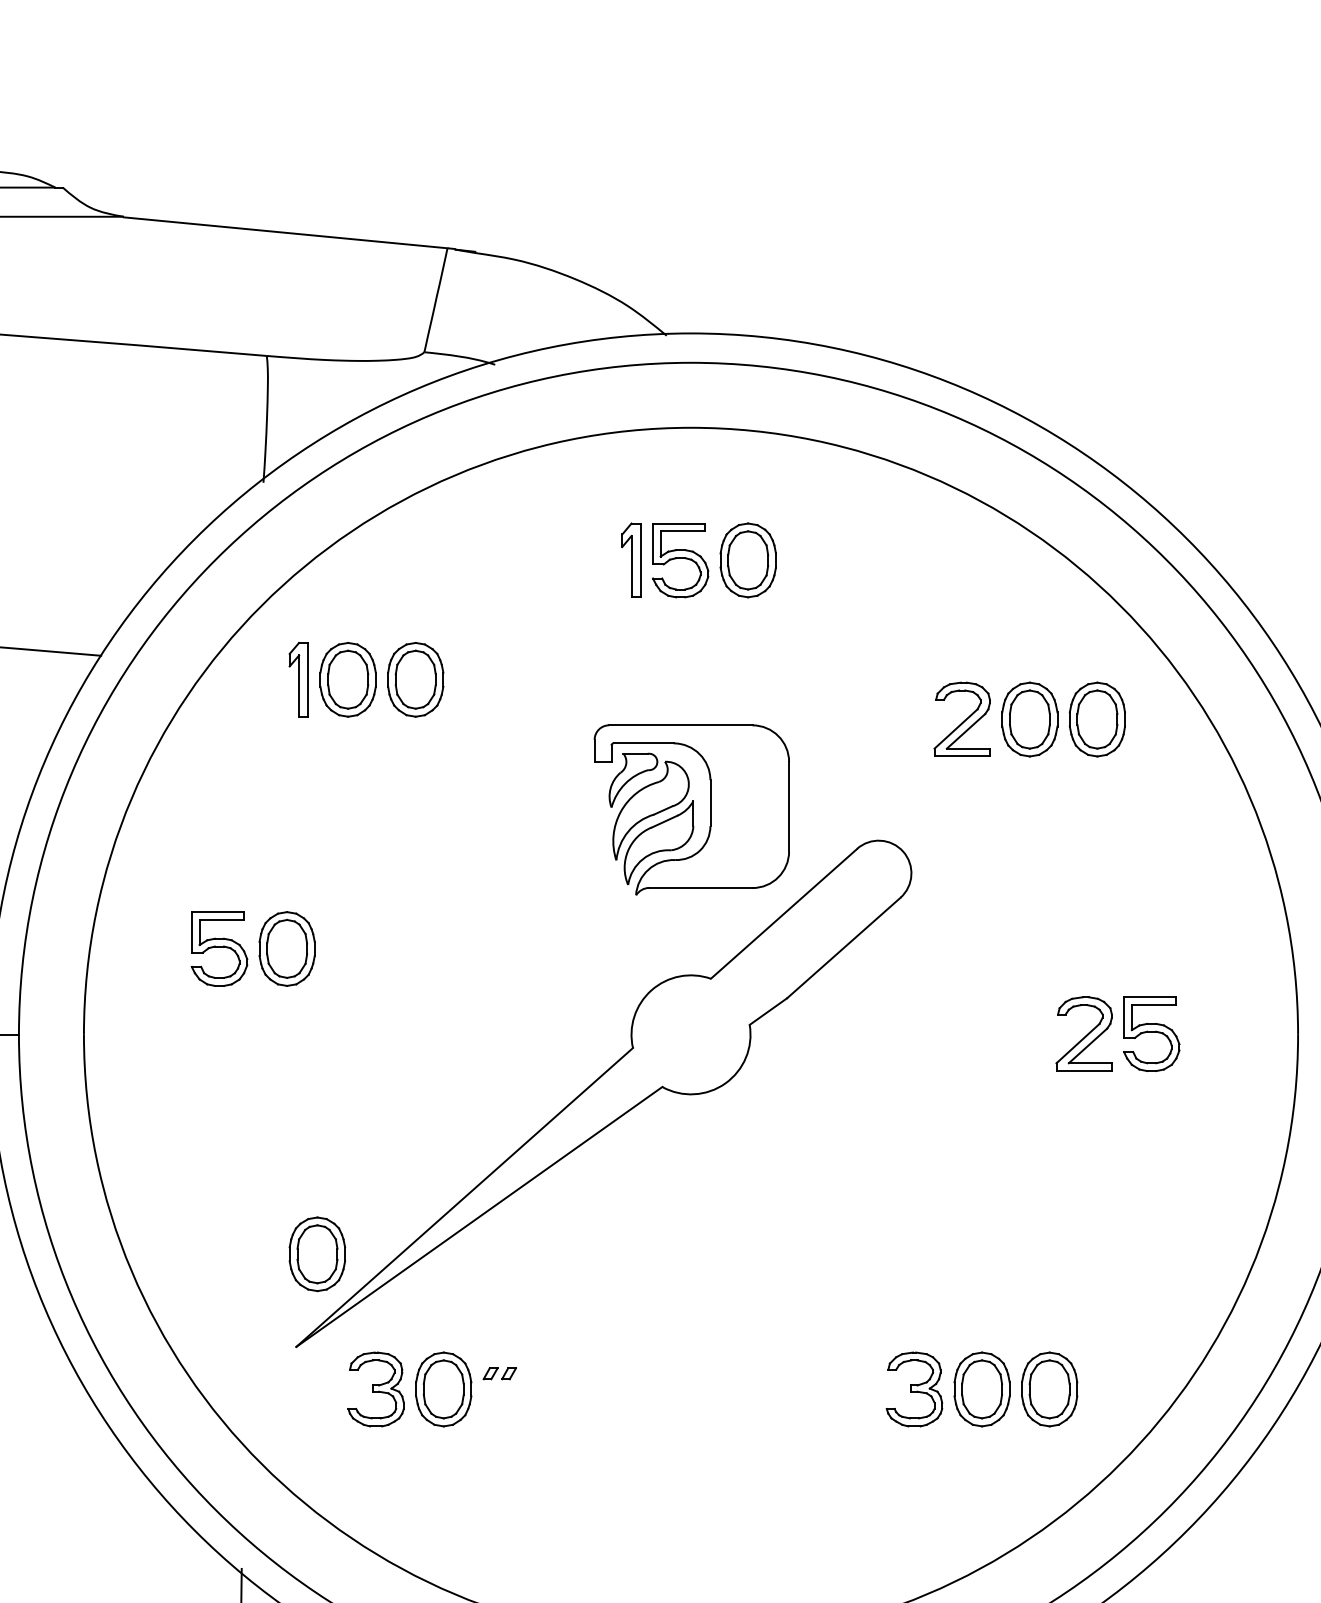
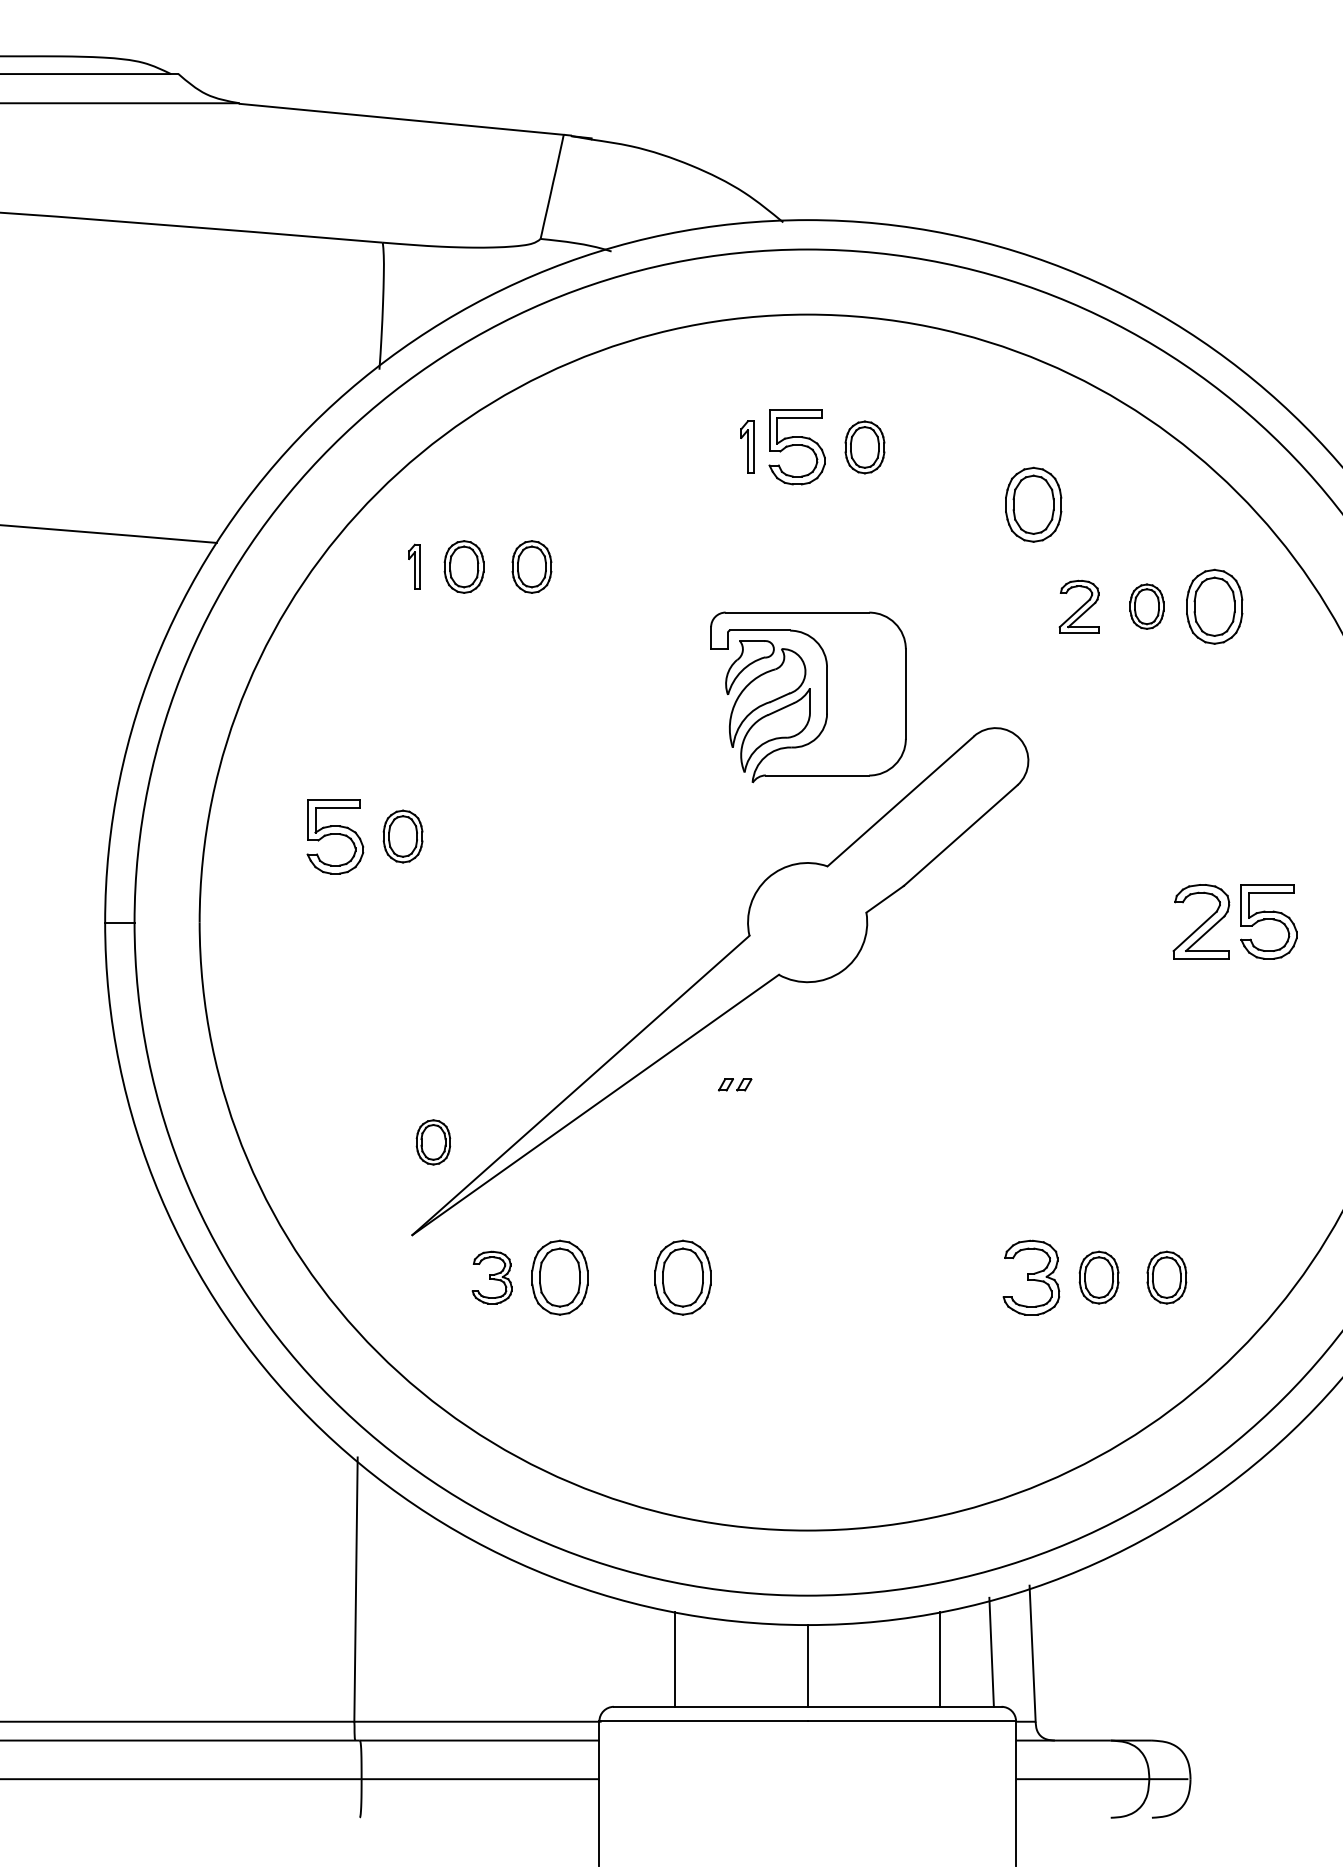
part: (630, 559) -> (747, 446), size x0.7
part: (747, 560) -> (864, 447), size x0.7
part: (916, 617) -> (1033, 504), added
part: (298, 679) -> (414, 566), size x0.6
part: (347, 679) -> (463, 566), size x0.7
part: (415, 679) -> (531, 566), size x0.7
part: (961, 719) -> (1078, 606), size x0.7
part: (1029, 719) -> (1146, 606), size x0.6
part: (286, 948) -> (402, 836), size x0.7
part: (317, 1254) -> (433, 1142), size x0.6
part: (500, 1373) -> (735, 1084), moved
part: (375, 1389) -> (491, 1277), size x0.7
part: (566, 1389) -> (682, 1277), added
part: (981, 1389) -> (1098, 1277), size x0.7
part: (1049, 1389) -> (1166, 1277), size x0.7

